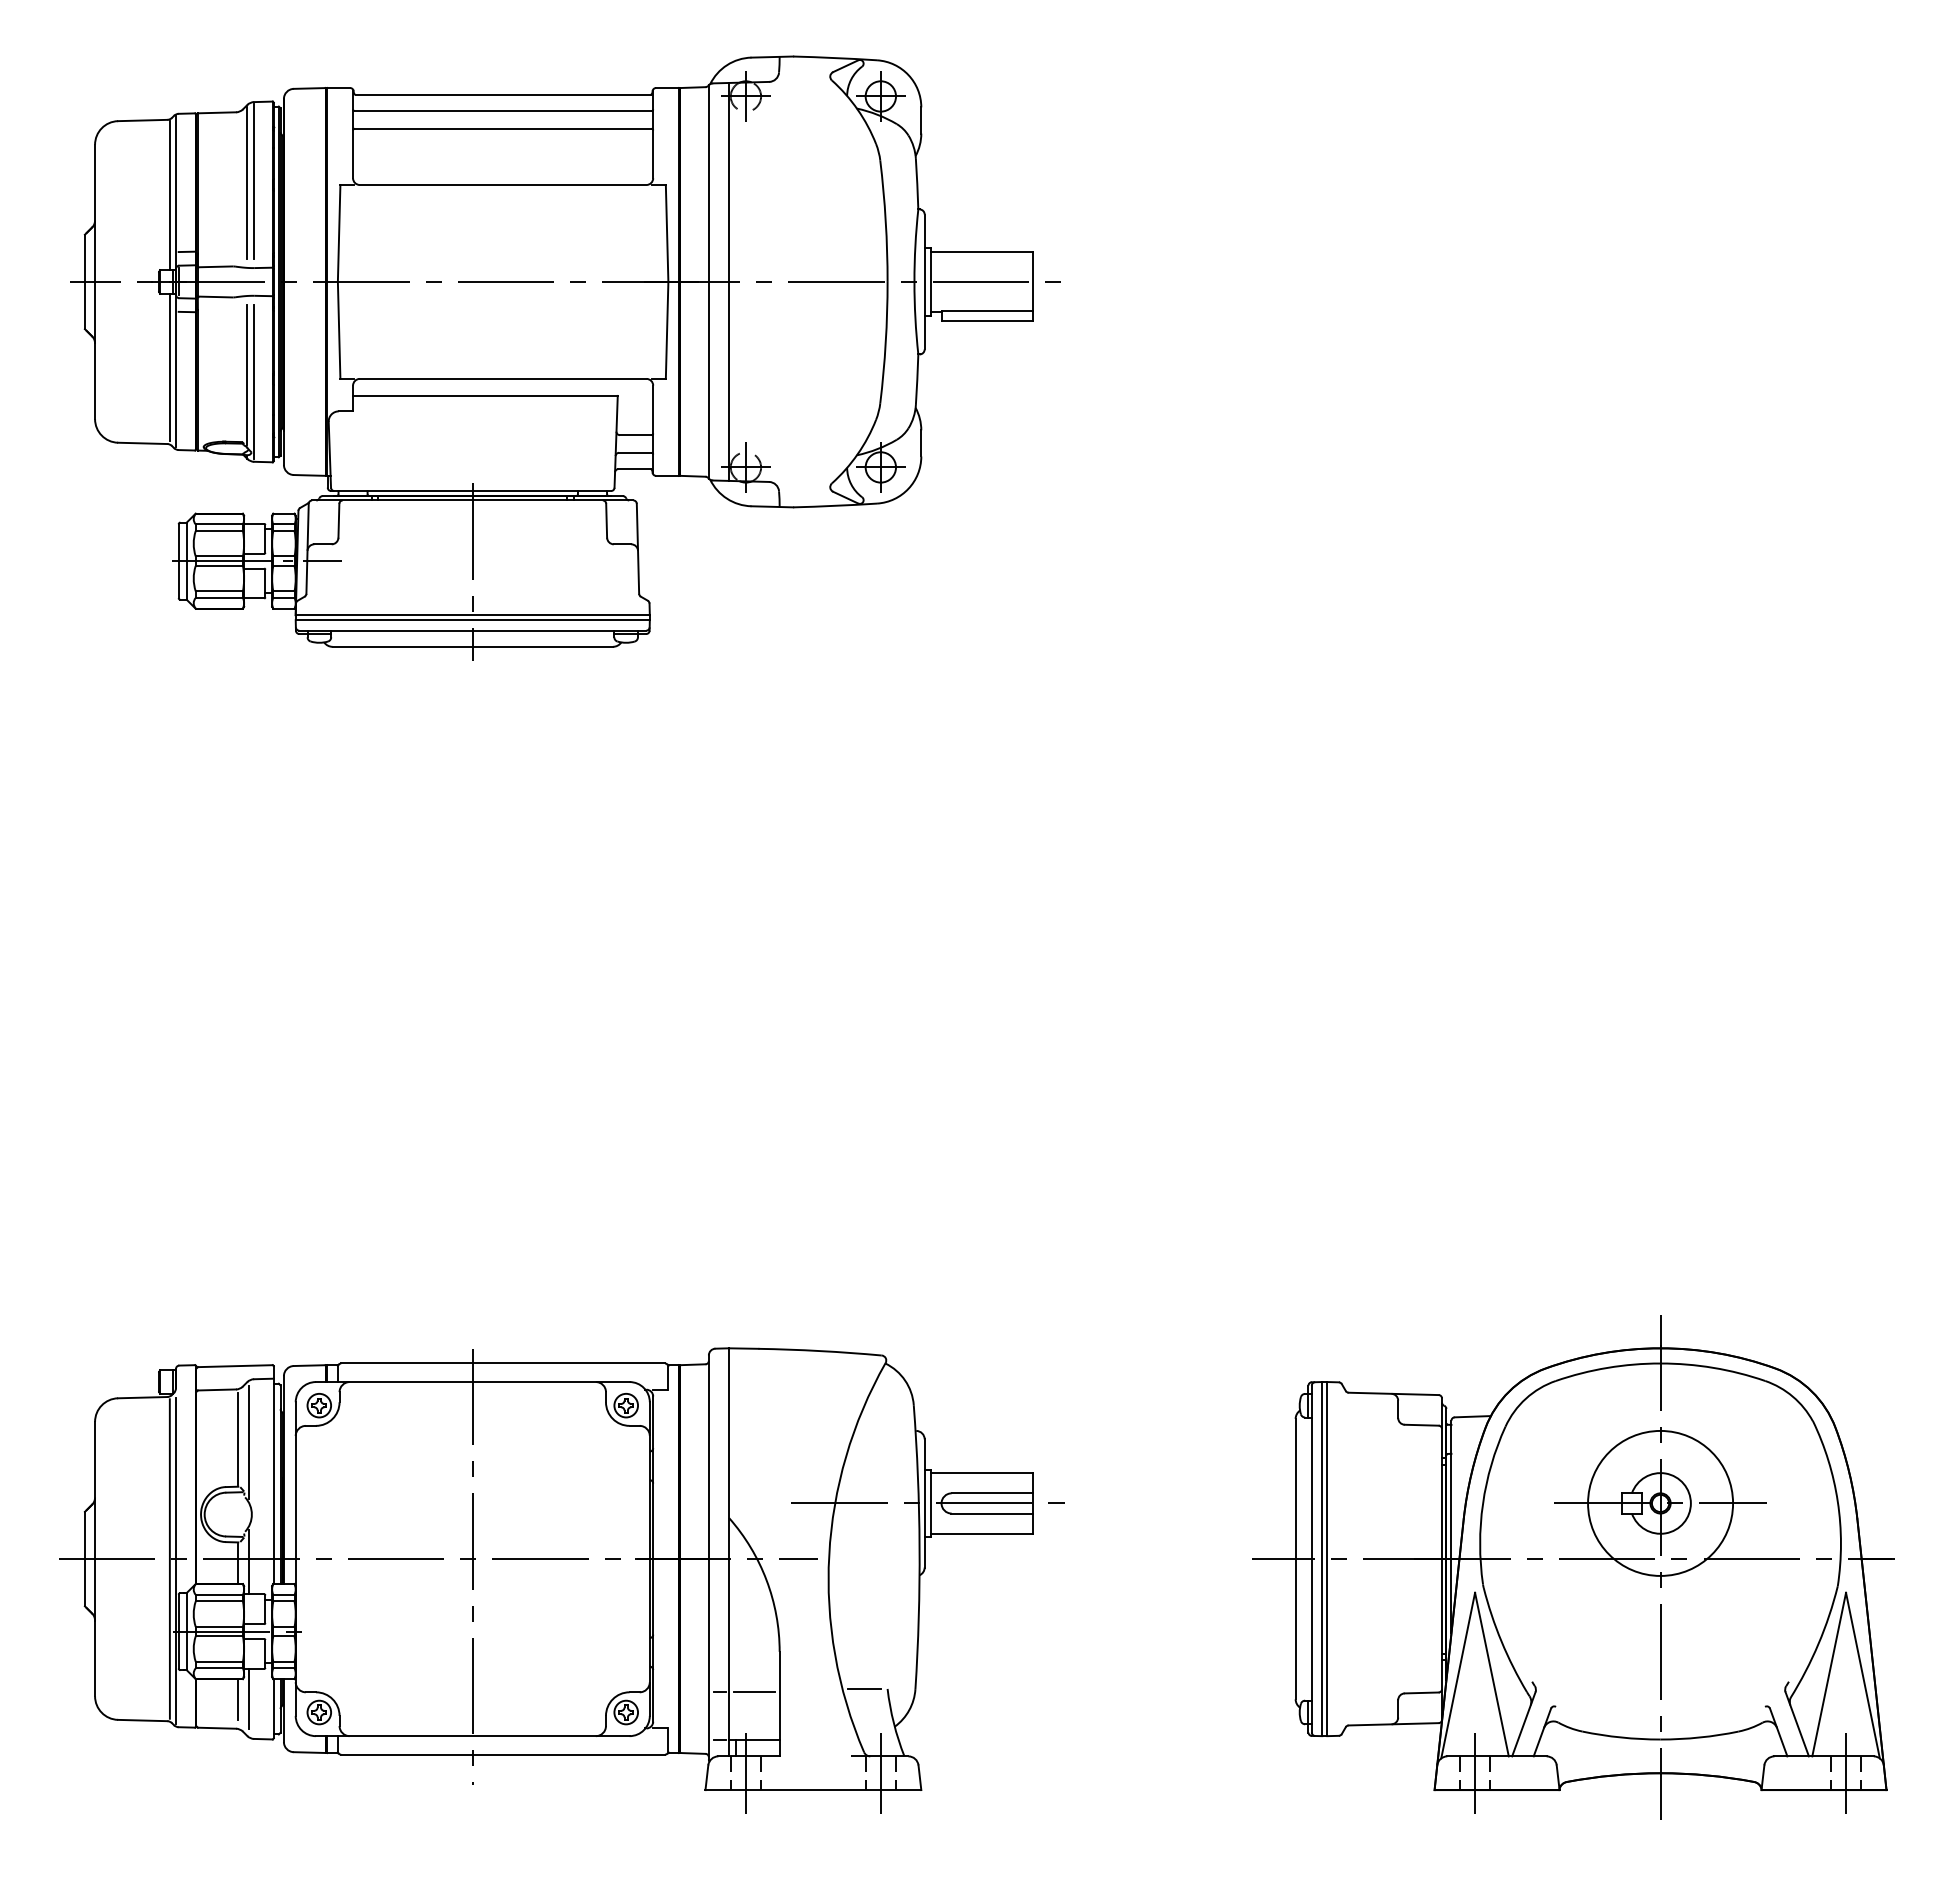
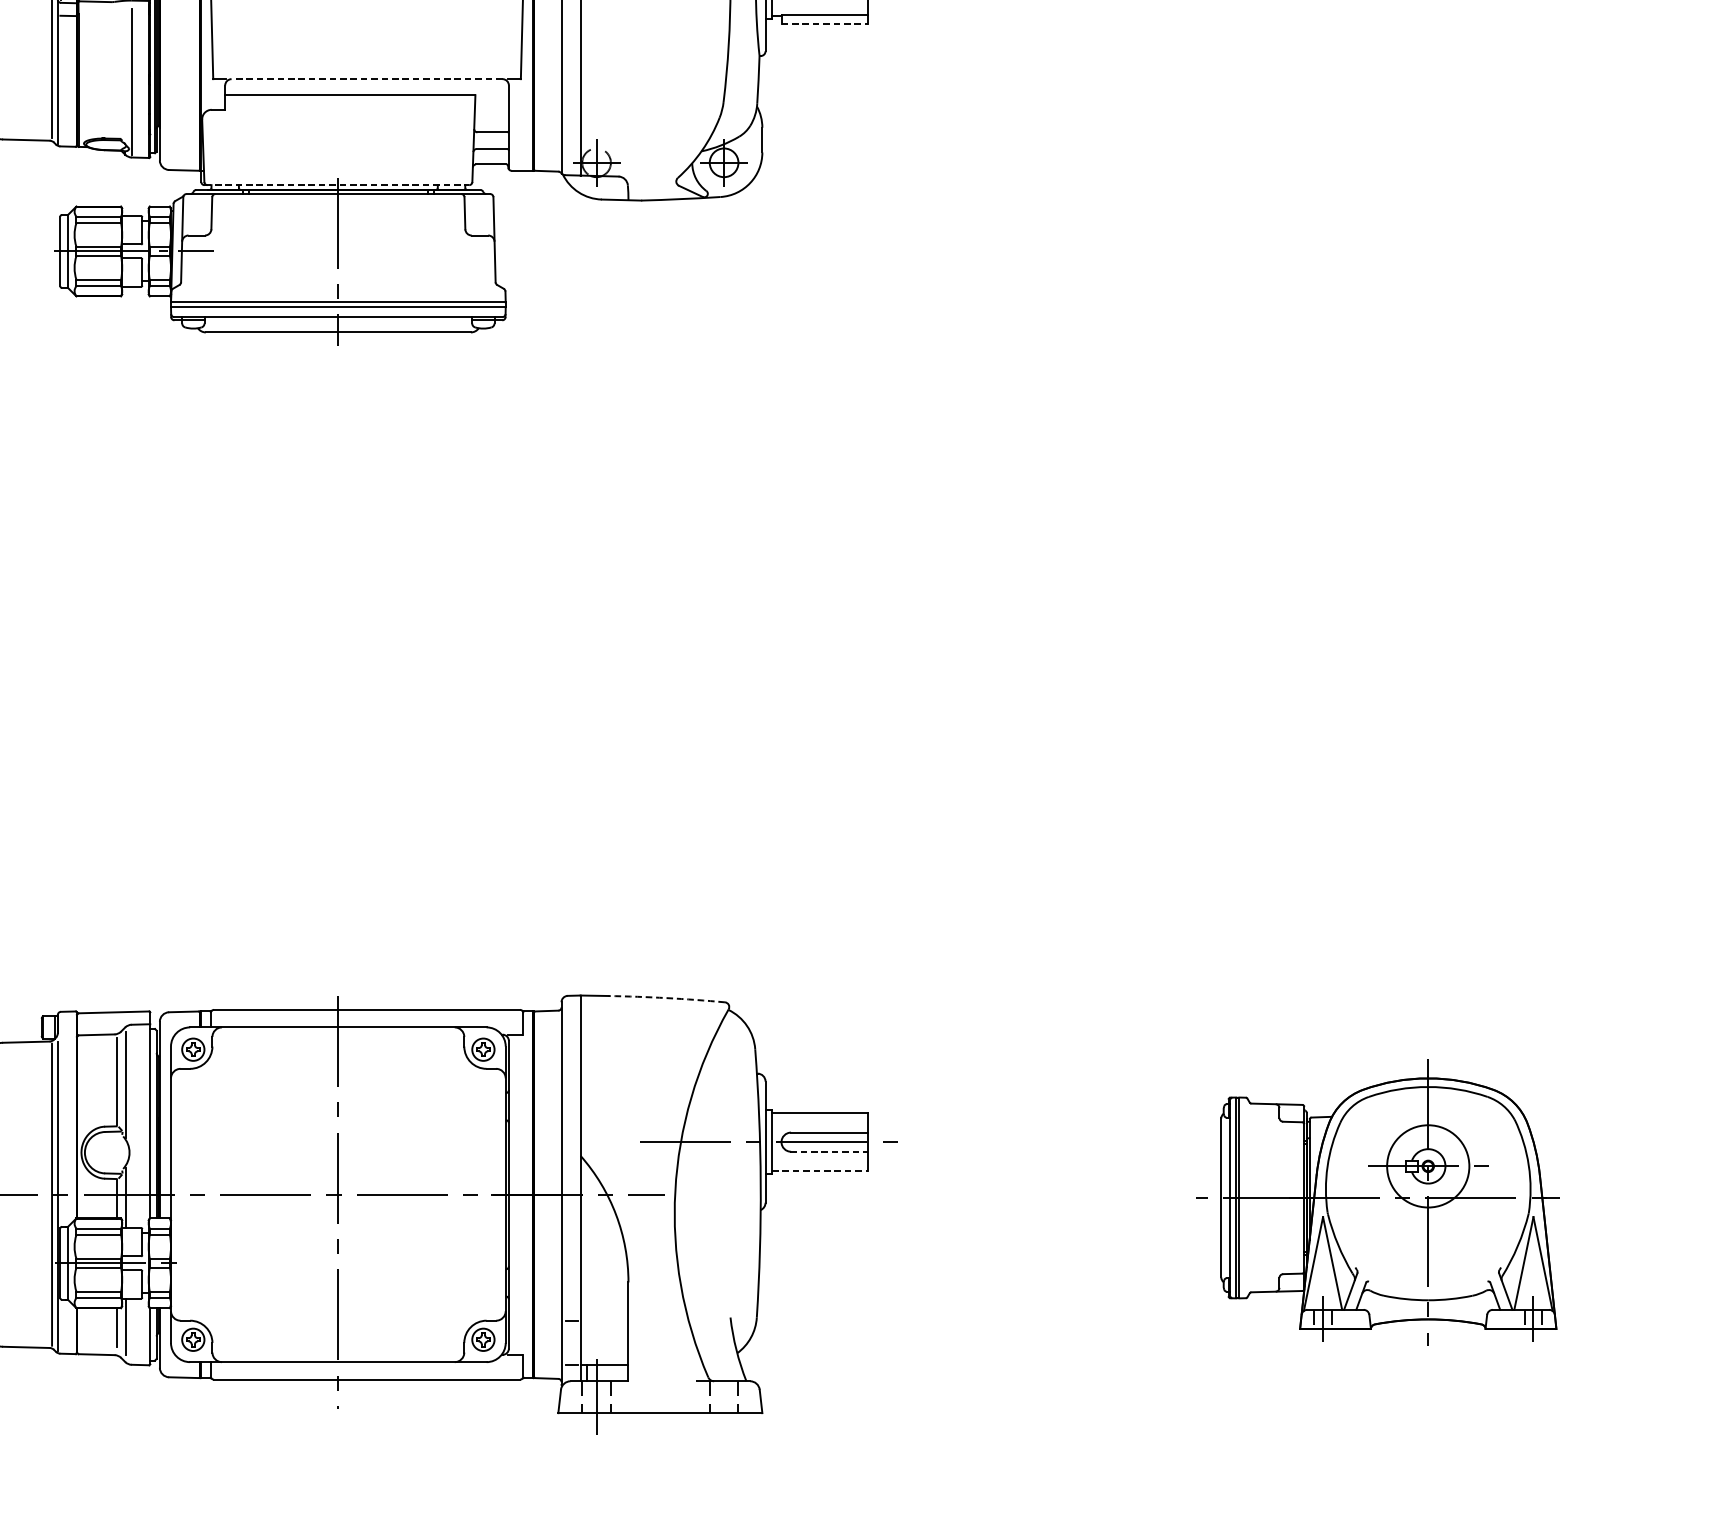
line: (987, 320) -> (824, 23), solid -> dashed
line: (247, 375) -> (125, 75), removed
line: (502, 378) -> (366, 78), solid -> dashed
line: (471, 491) -> (337, 185), solid -> dashed
arc: (820, 1351) -> (667, 998), solid -> dashed
line: (991, 1513) -> (828, 1151), solid -> dashed
line: (982, 1533) -> (820, 1170), solid -> dashed
part: (1573, 1567) -> (1378, 1202), size x0.6
line: (863, 1688) -> (707, 1317), removed
line: (753, 1692) -> (603, 1320), removed
line: (880, 1772) -> (723, 1396), removed

